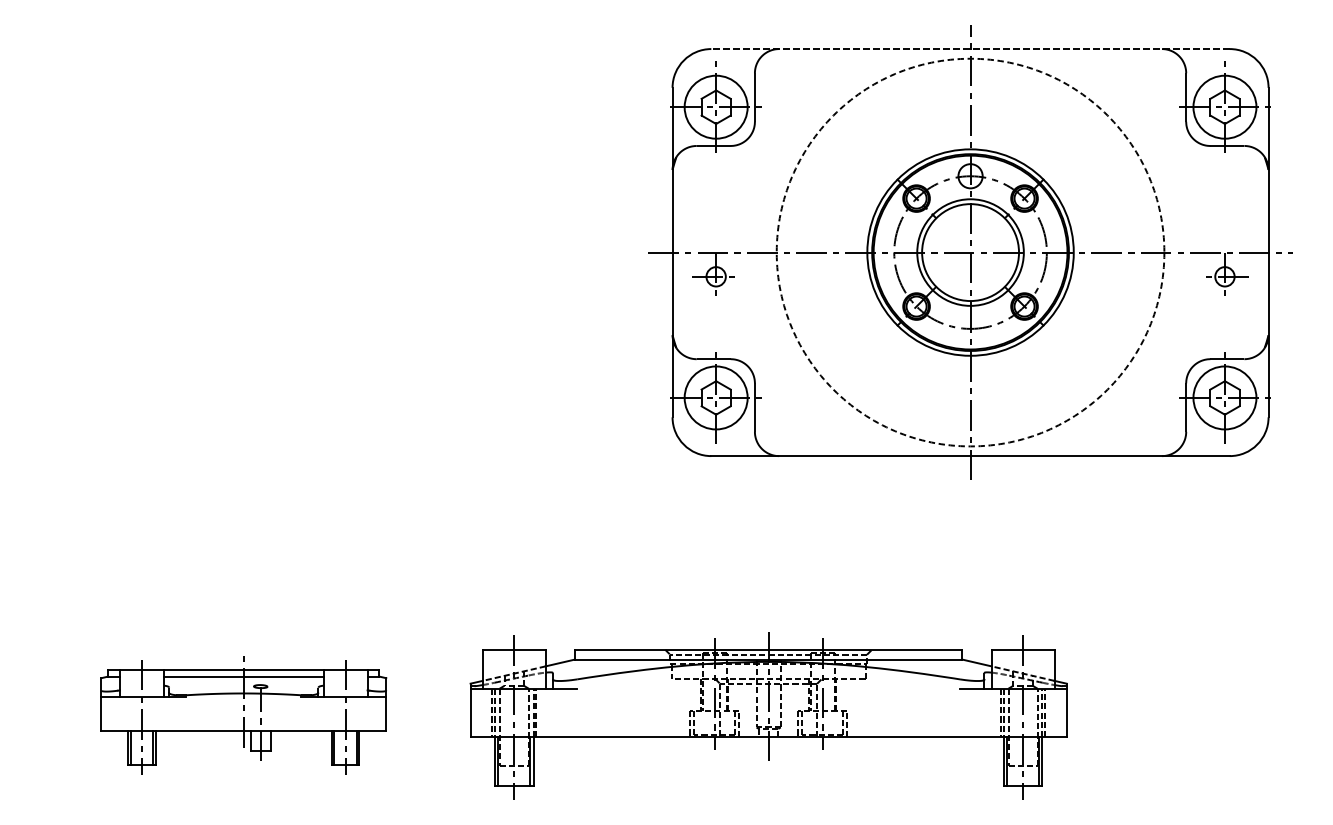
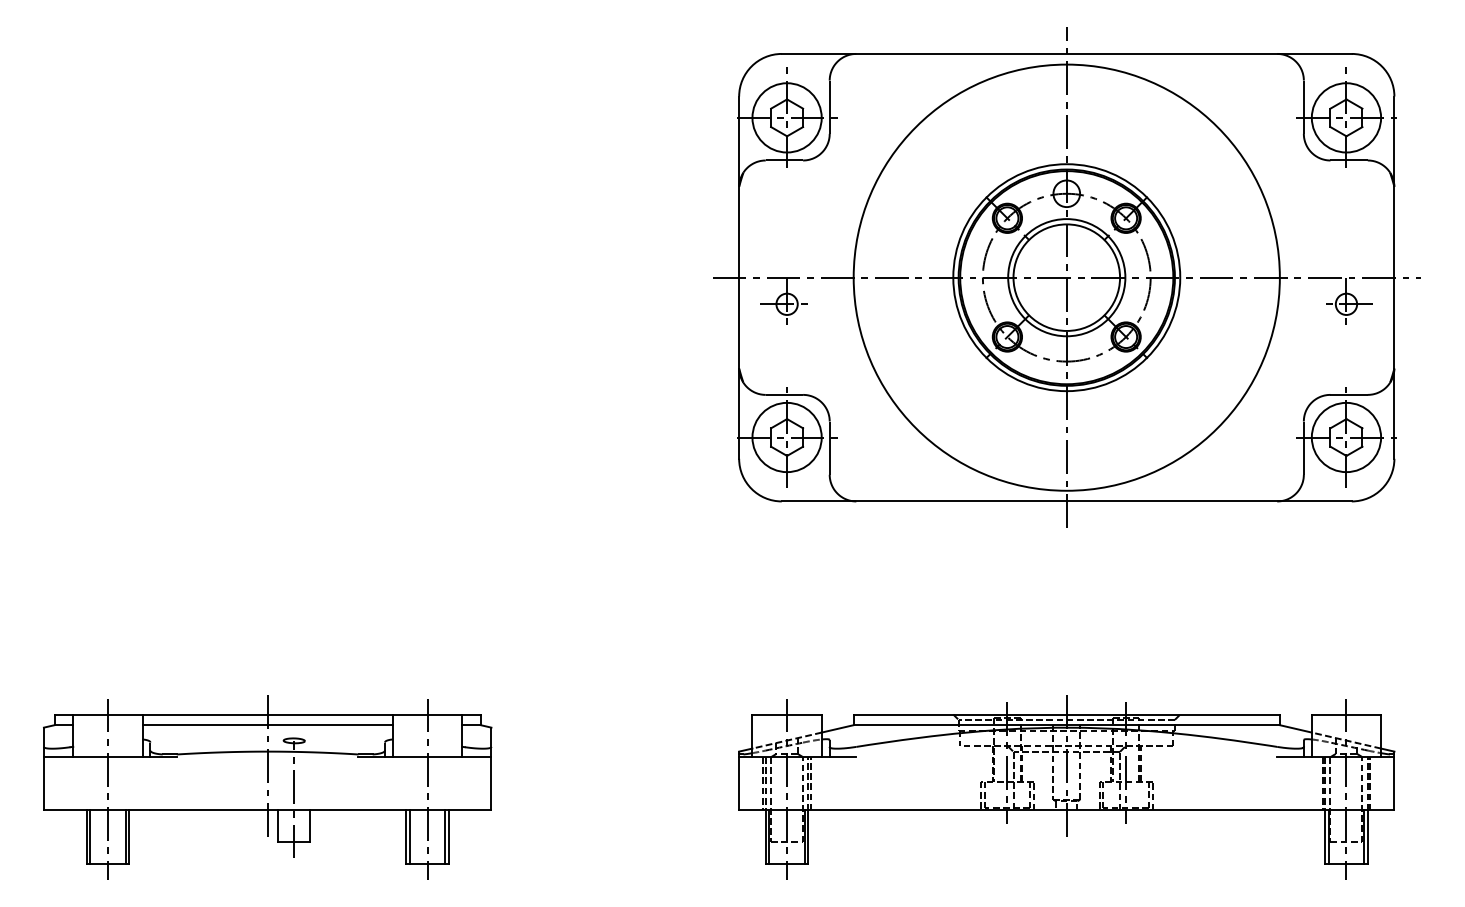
line: (970, 48) -> (1066, 53), dashed -> solid
circle: (970, 252) -> (1066, 277), dashed -> solid
part: (243, 716) -> (267, 787), size x1.43
part: (768, 716) -> (1066, 787), moved

